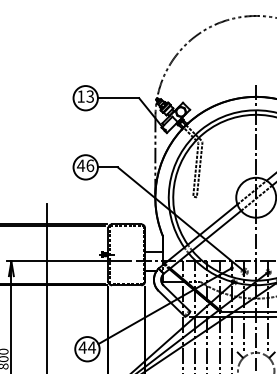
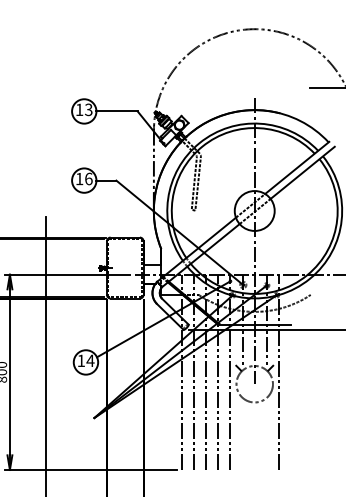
text: (80, 166) -> (79, 179), 46 -> 16
text: (82, 347) -> (81, 360), 44 -> 14

